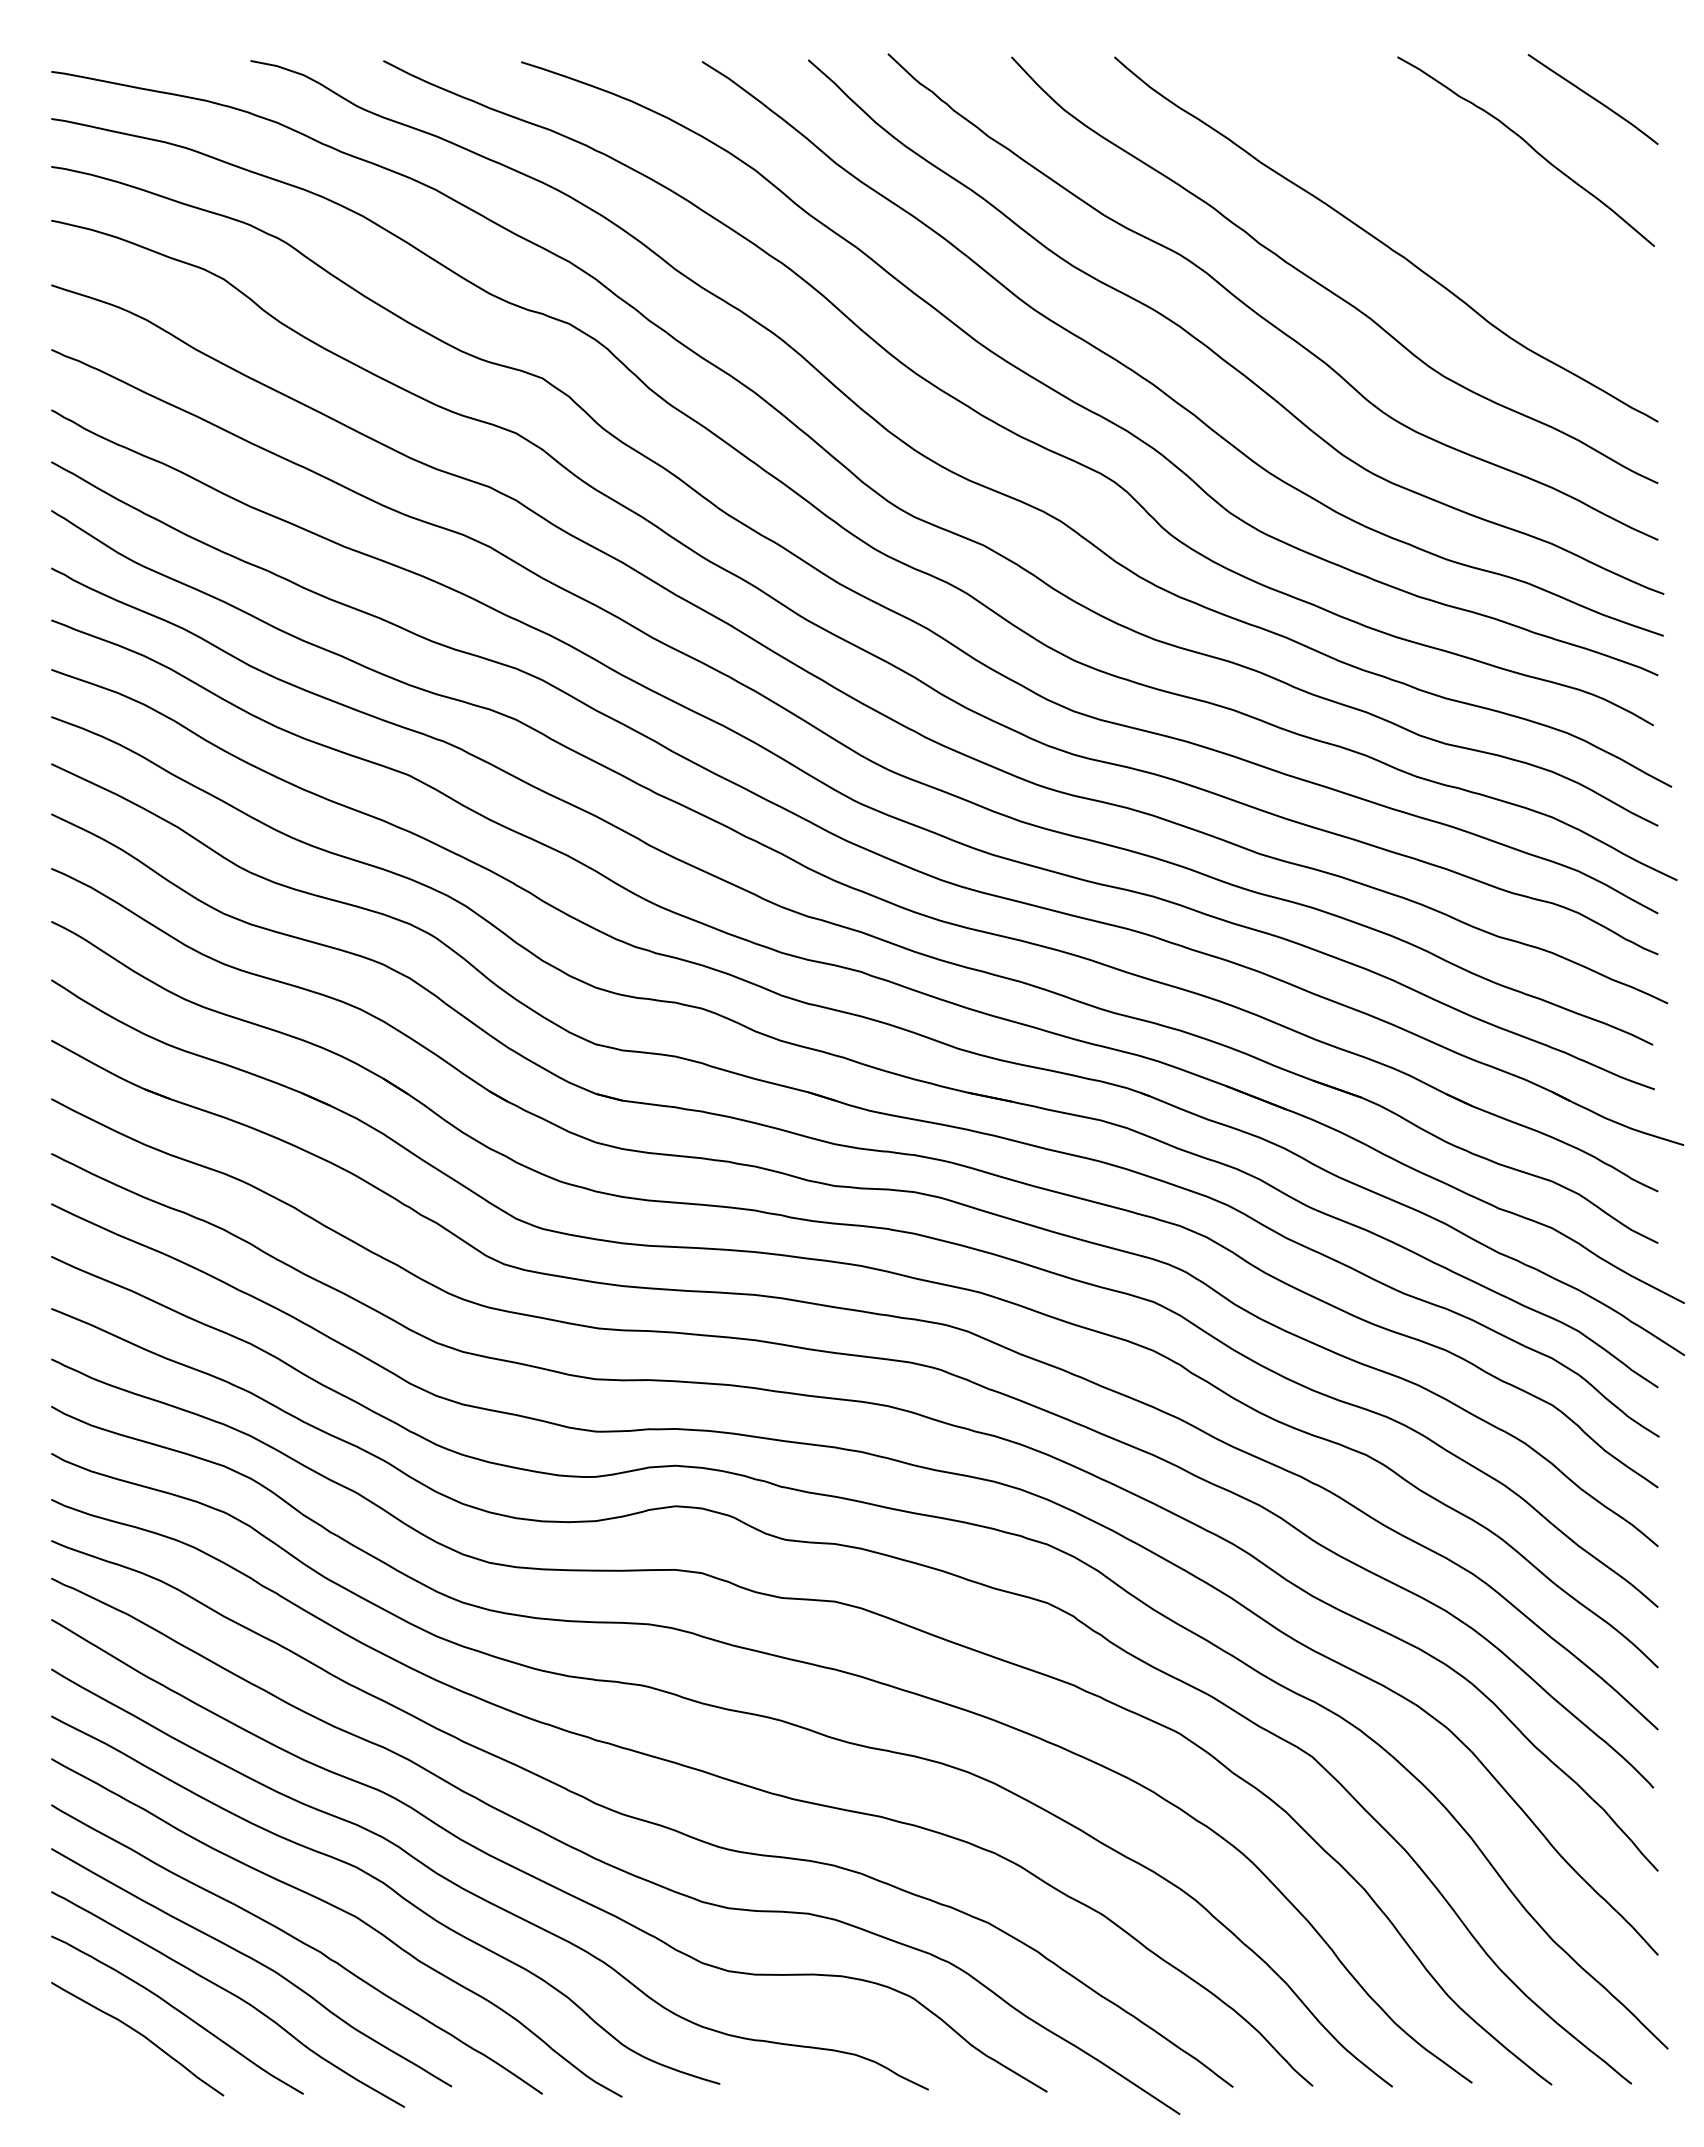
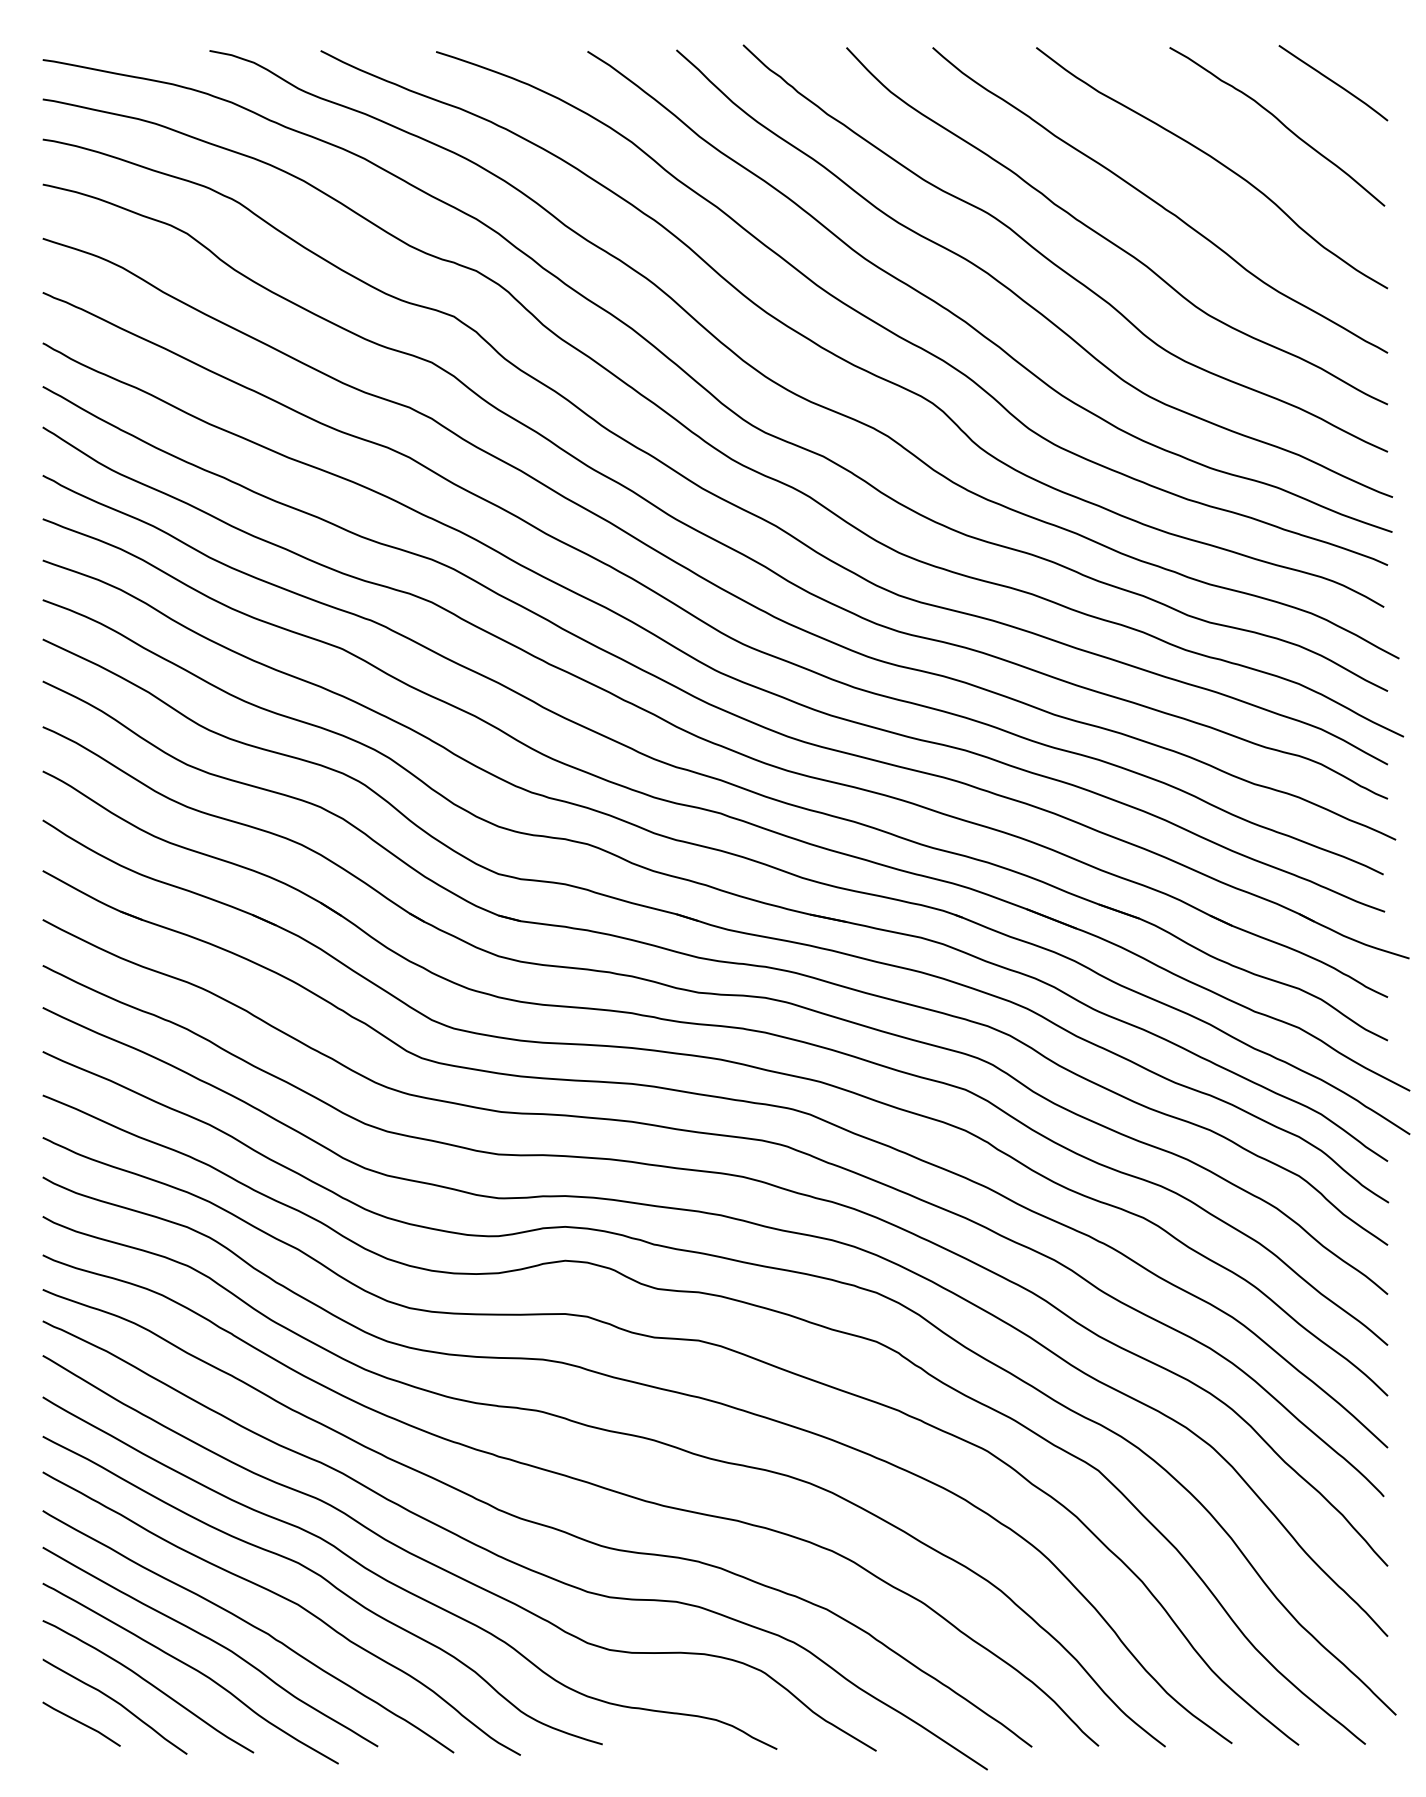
curve: (1452, 192) -> (1215, 161), added
curve: (97, 2059) -> (81, 1723), added

